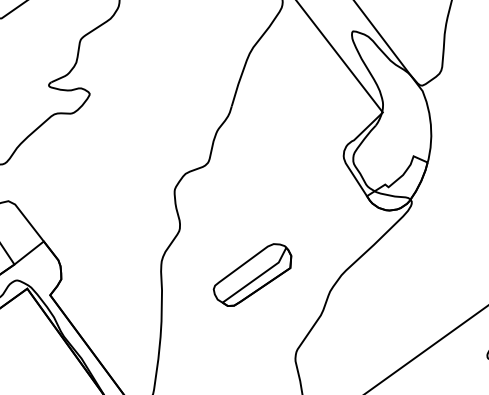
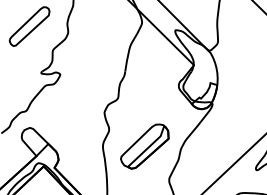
part: (251, 274) -> (144, 146), size x1.43

